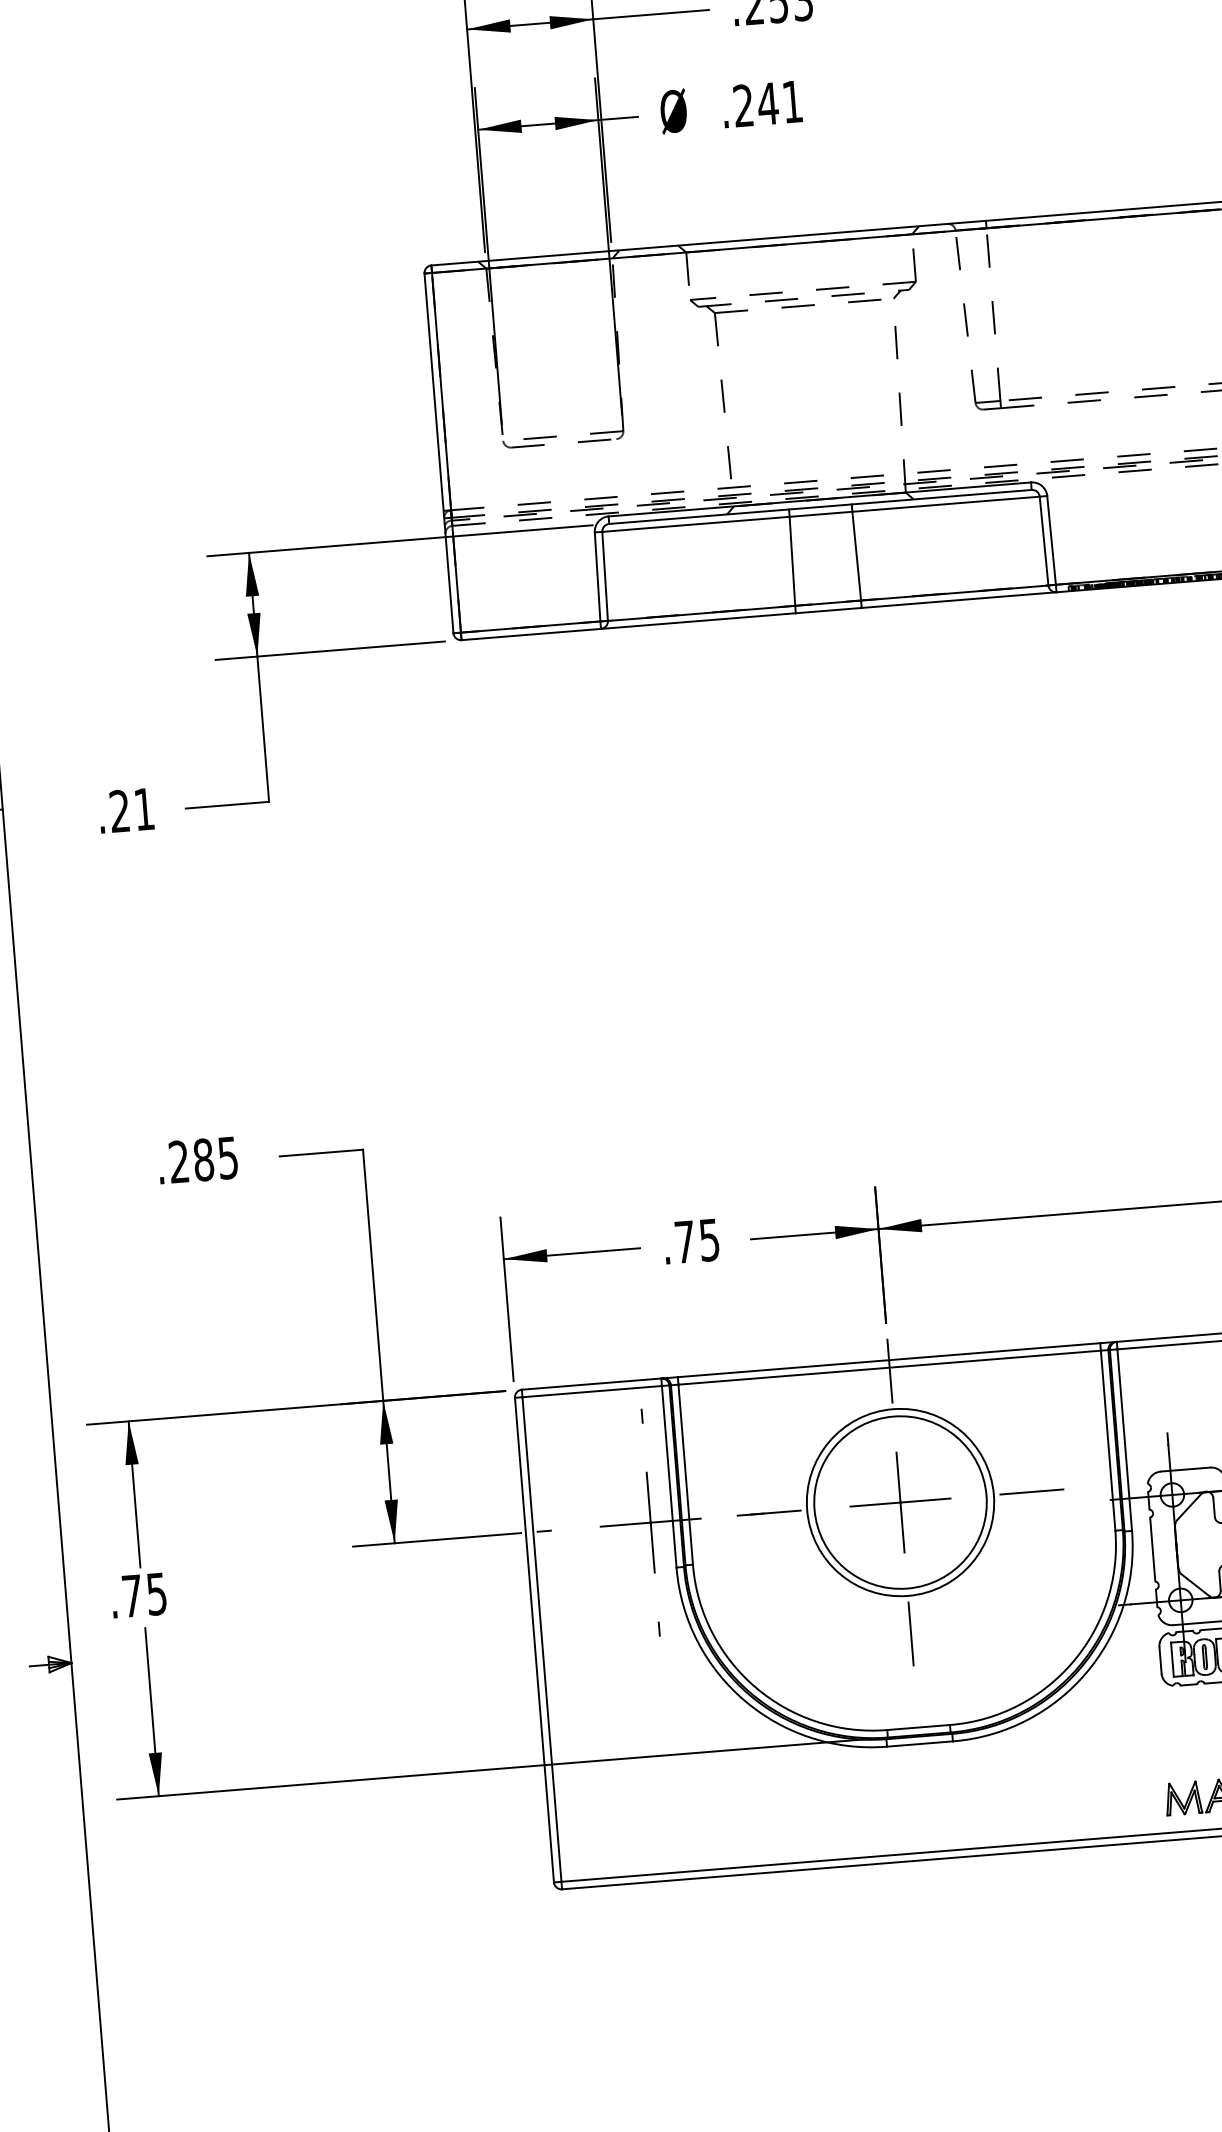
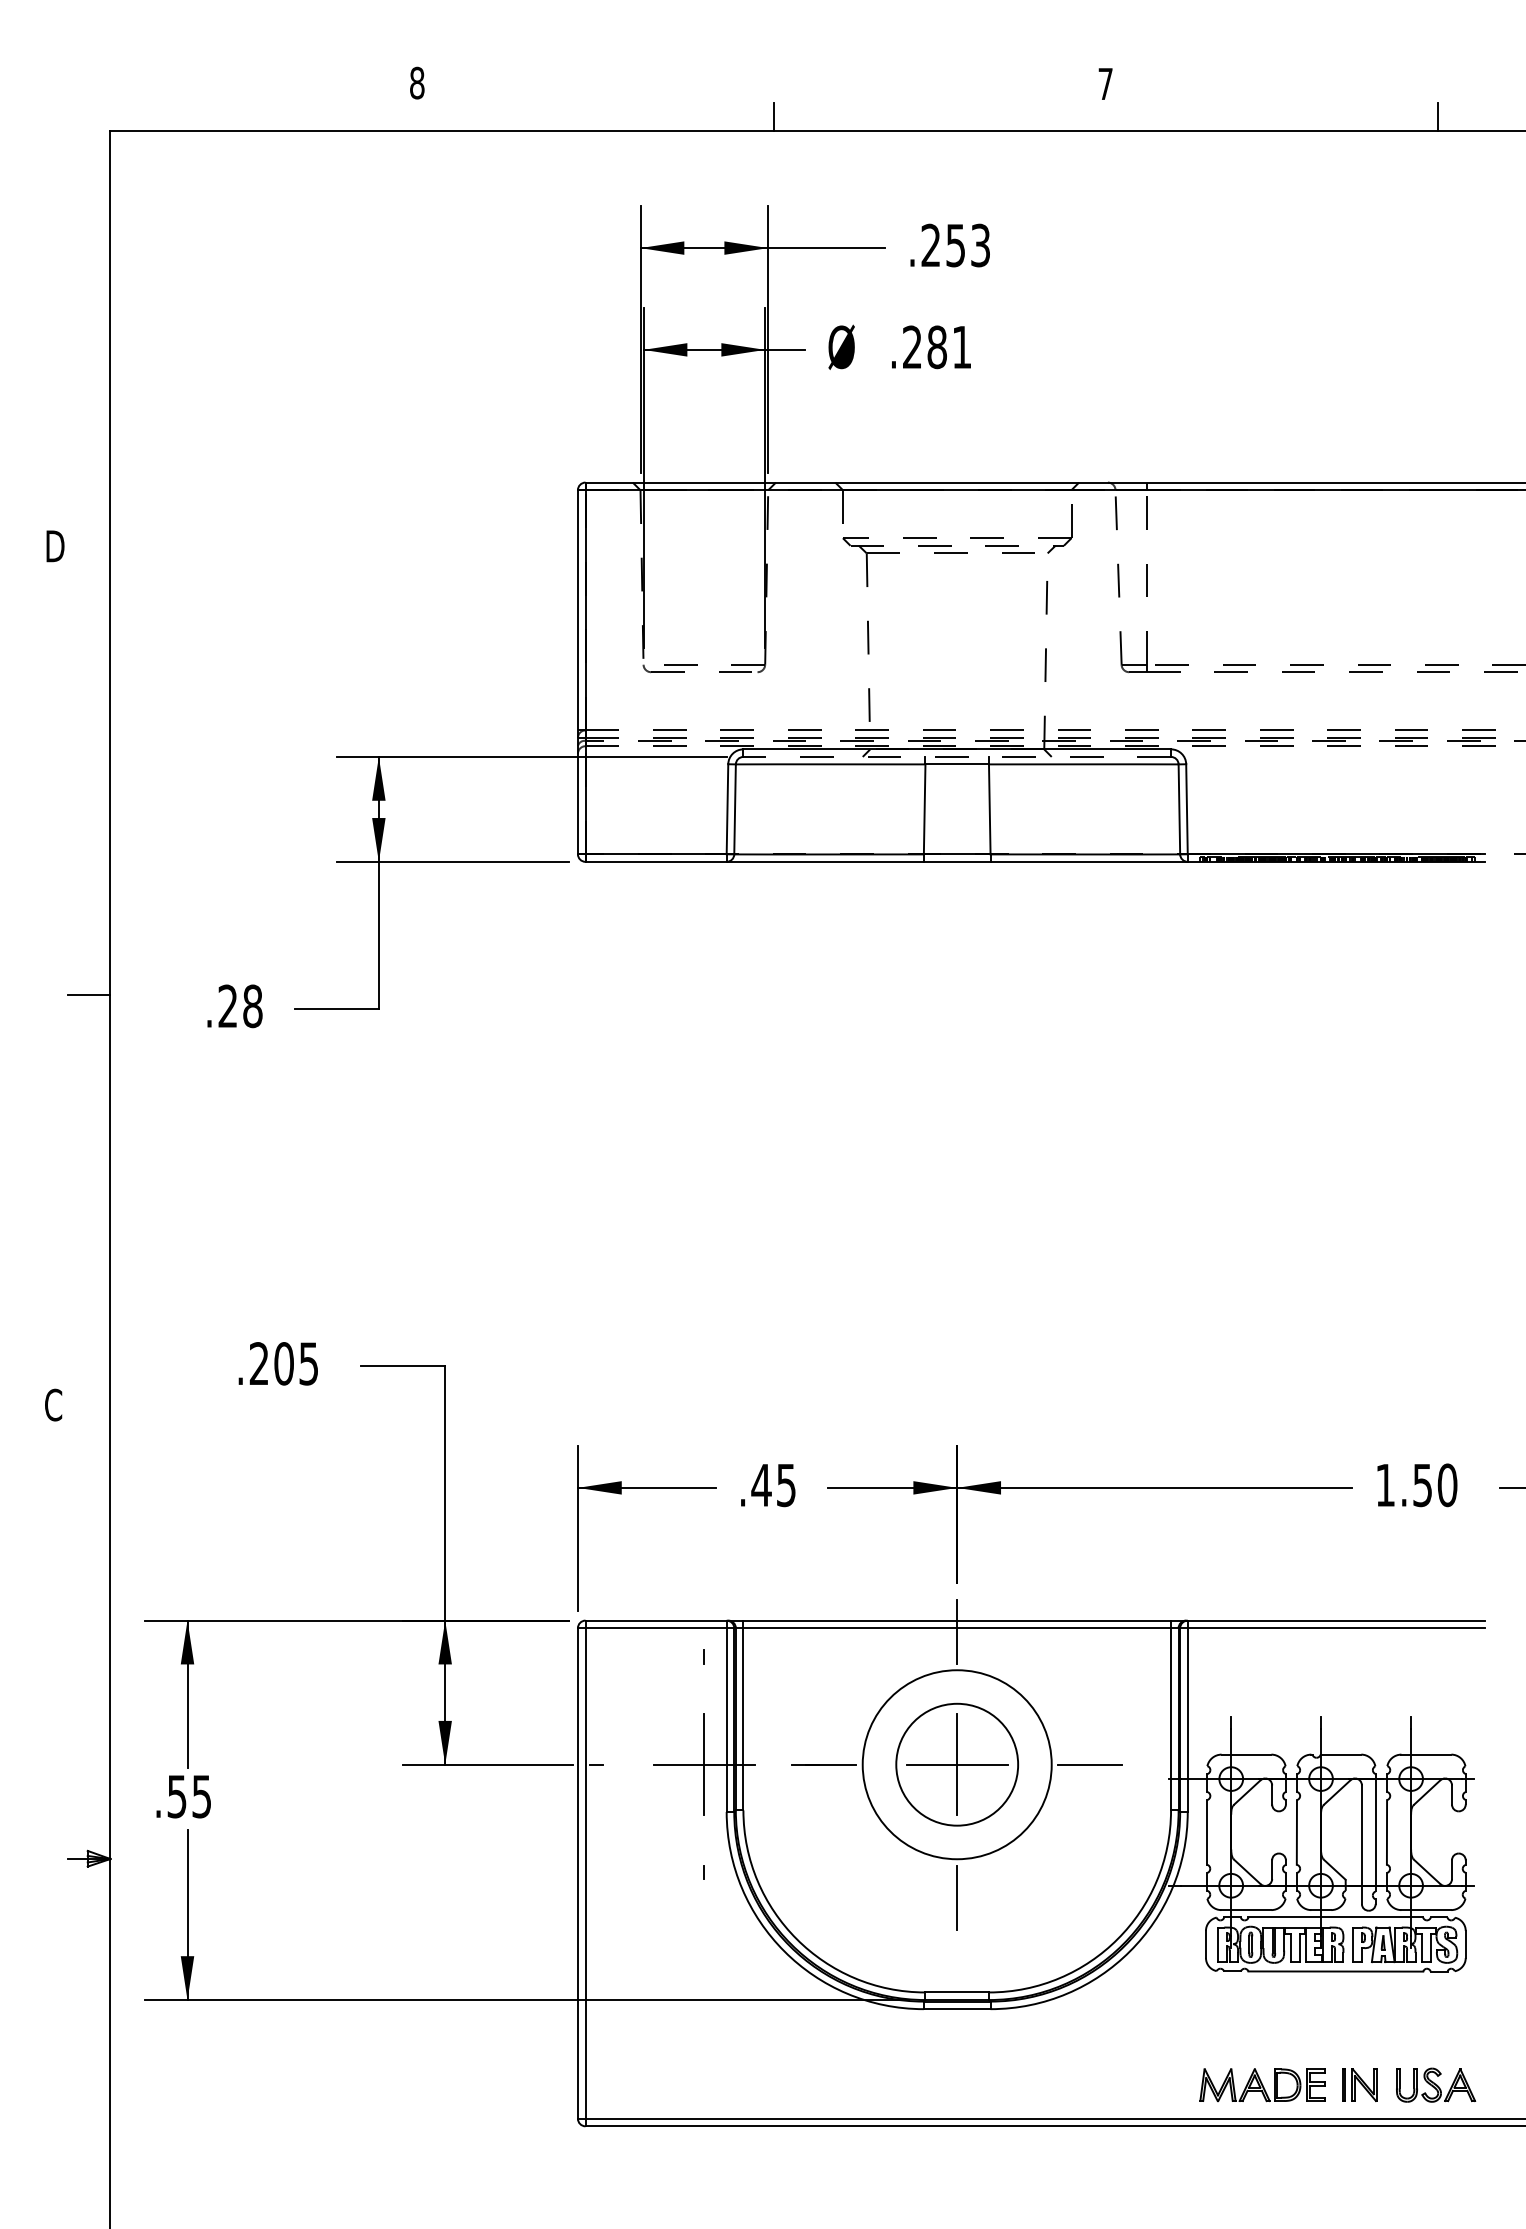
text: (767, 104) -> (936, 347), .241 -> .281
line: (820, 506) -> (957, 756), solid -> dashed
text: (144, 809) -> (252, 1006), .21 -> .28
text: (203, 1159) -> (283, 1363), .285 -> .205
text: (684, 1242) -> (761, 1485), .75 -> .45
circle: (900, 1502) -> (957, 1764), size x0.7
text: (131, 1596) -> (176, 1796), .75 -> .55

